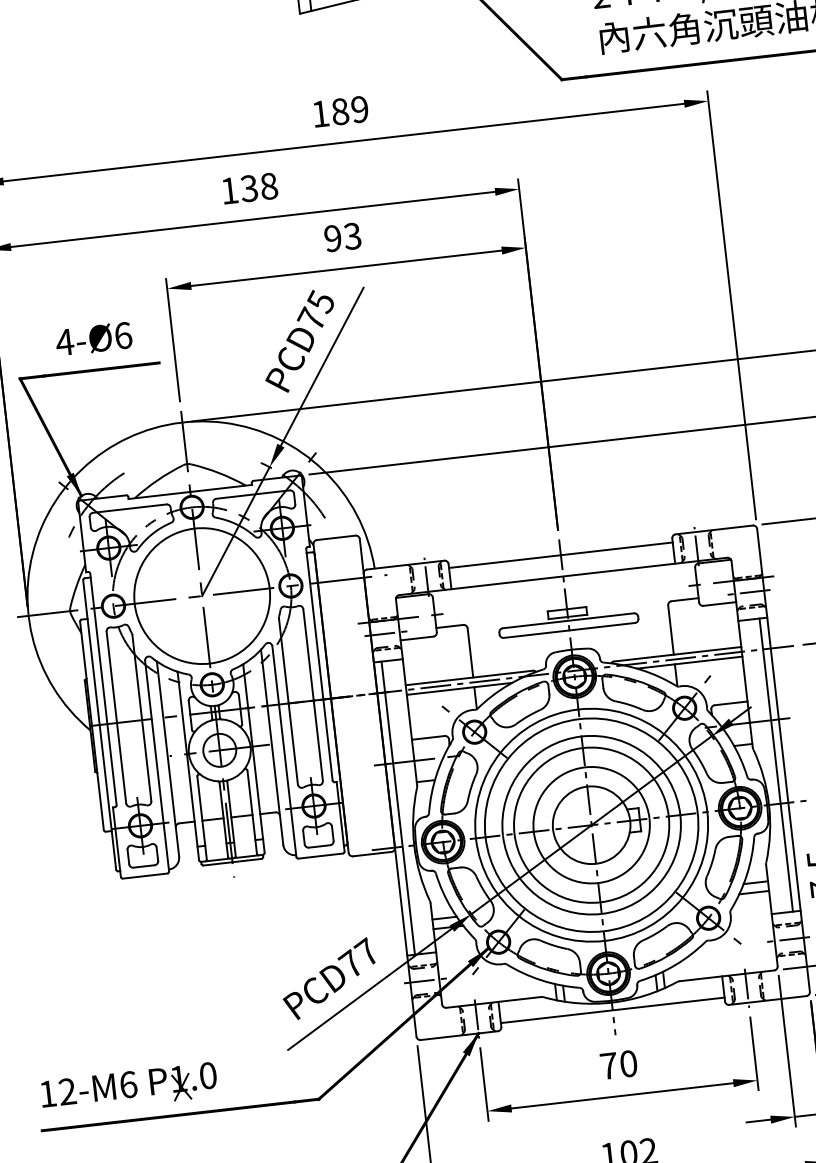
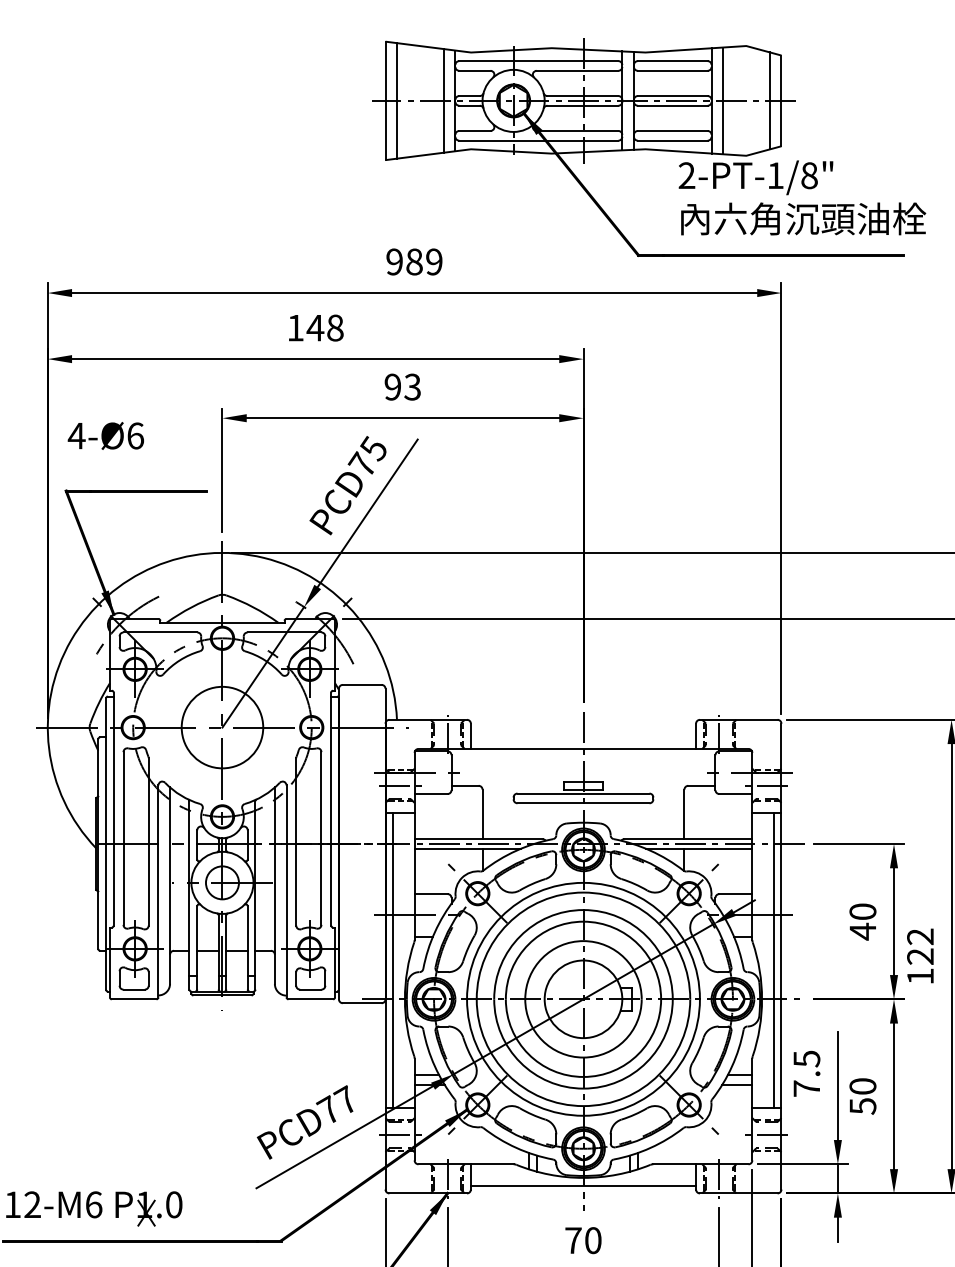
text: (320, 113) -> (394, 261), 189 -> 989
text: (249, 188) -> (315, 327), 138 -> 148
text: (93, 338) -> (105, 435), moved
line: (560, 555) -> (583, 727), removed
circle: (202, 595) -> (222, 727), size x0.6

